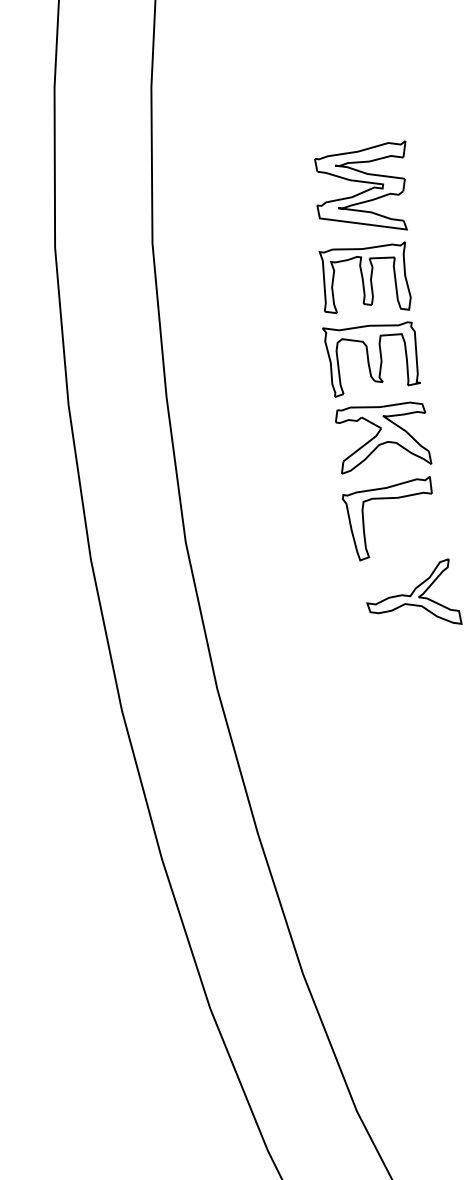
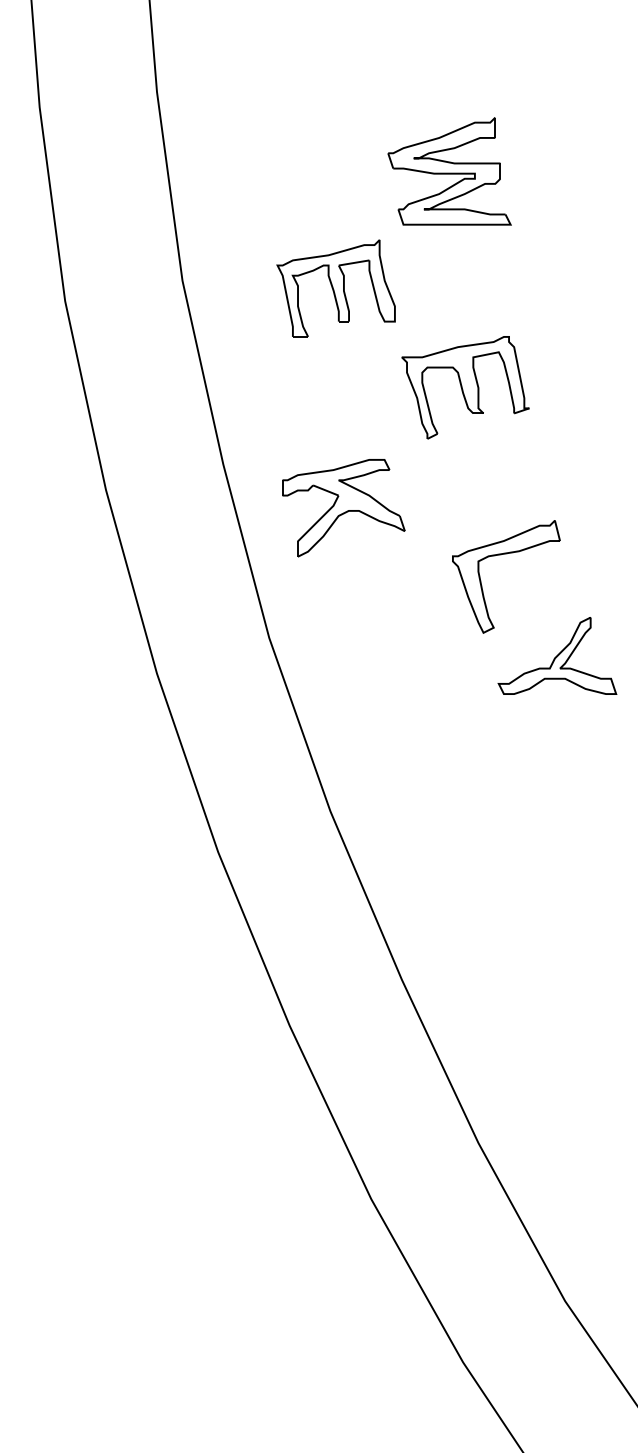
part: (362, 180) -> (449, 171), moved
part: (364, 276) -> (335, 288), moved
part: (383, 439) -> (343, 508), moved

